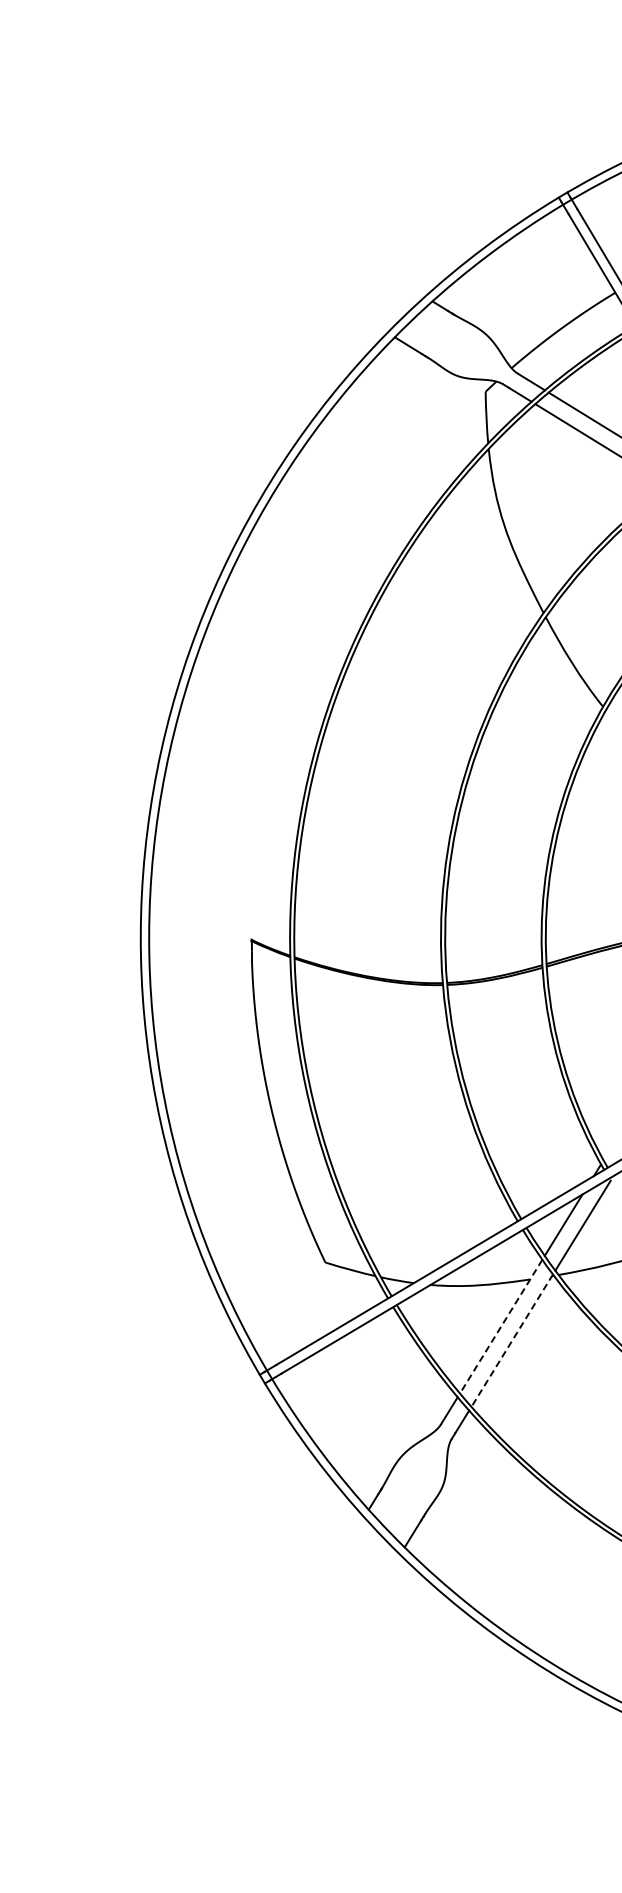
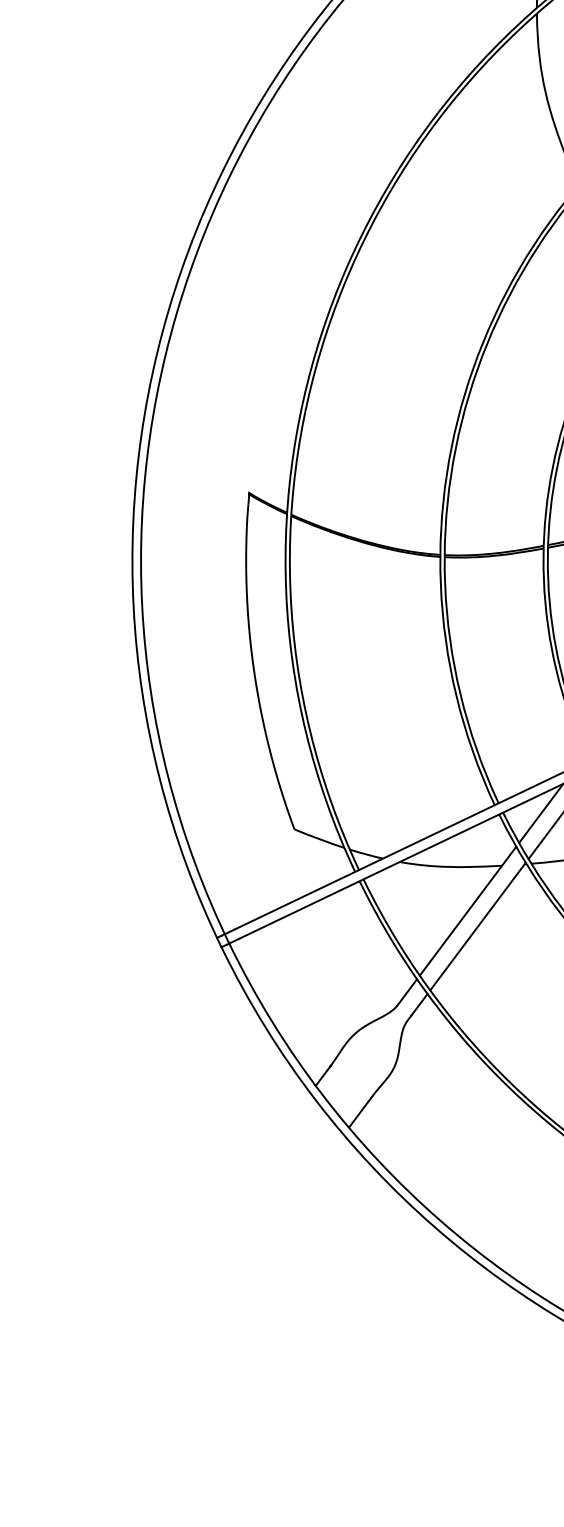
line: (500, 1327) -> (467, 911), dashed -> solid
line: (512, 1340) -> (478, 926), dashed -> solid

